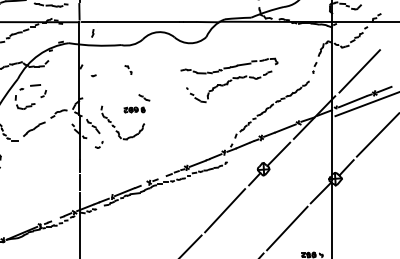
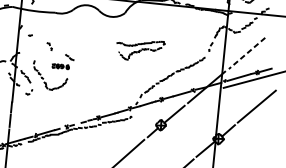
part: (128, 69) -> (49, 46), moved
line: (359, 71) -> (246, 53), solid -> dashed
part: (229, 80) -> (140, 50), size x0.6

